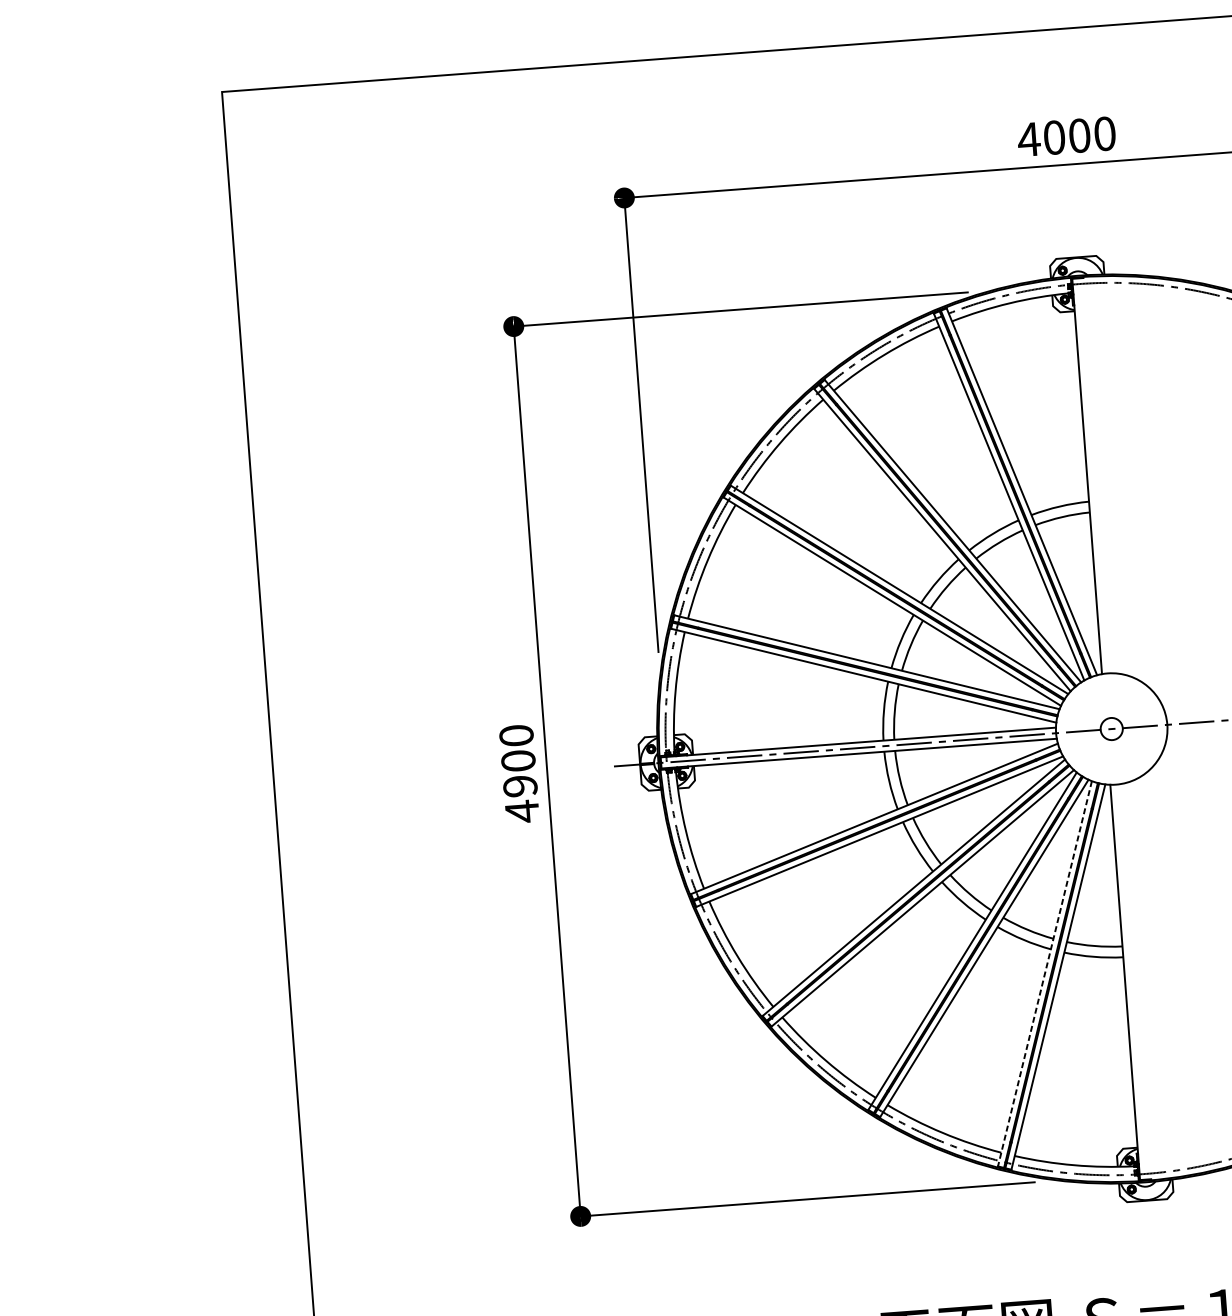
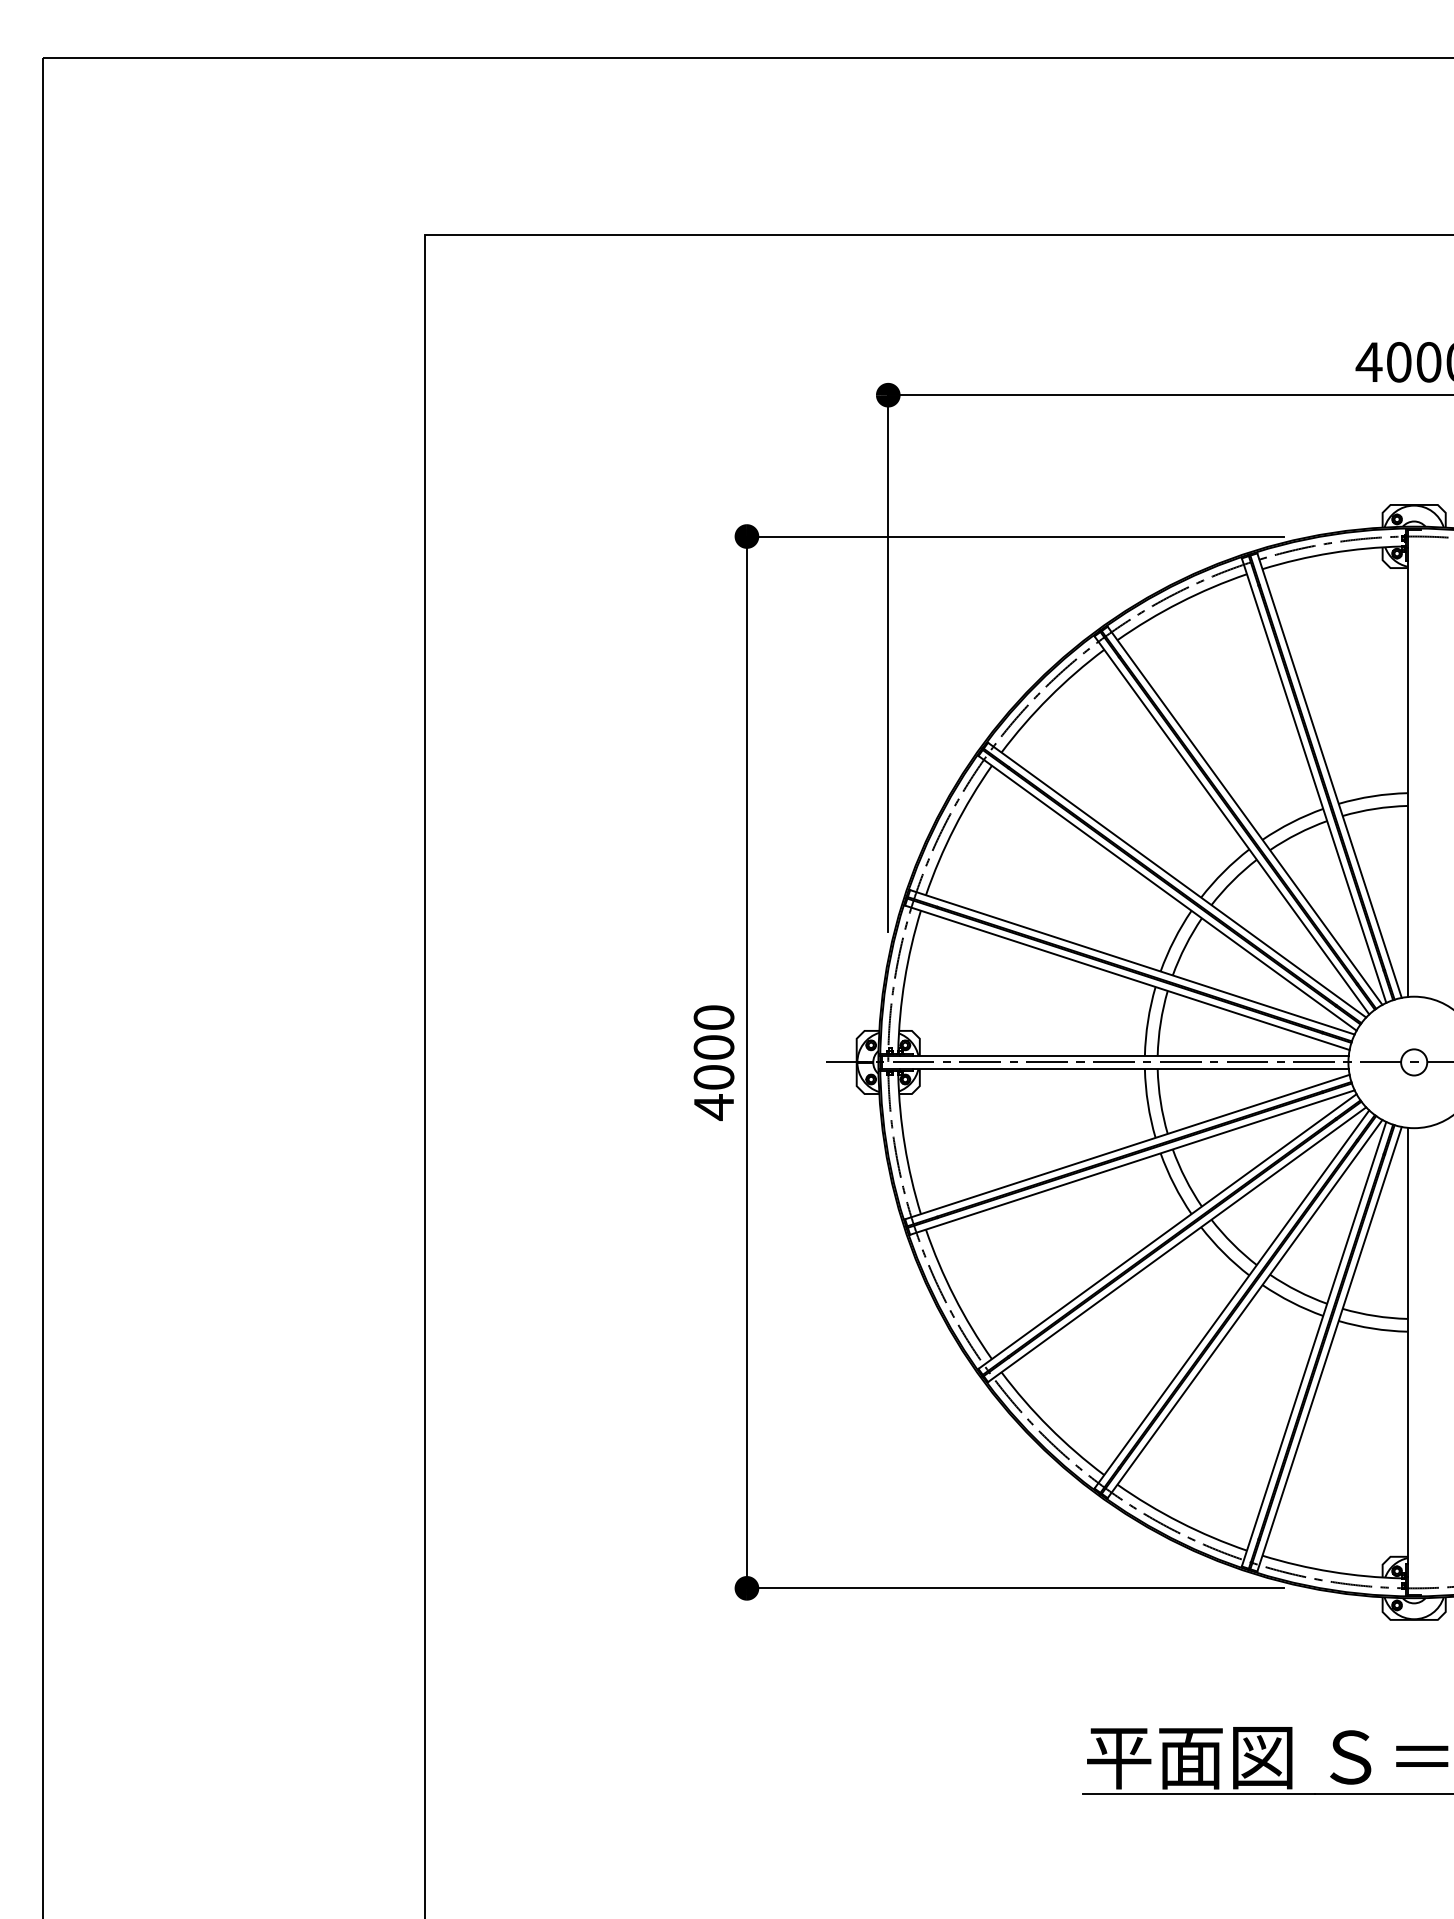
text: (519, 786) -> (713, 1077), 4900 -> 4000
line: (1045, 974) -> (1314, 1344), dashed -> solid

